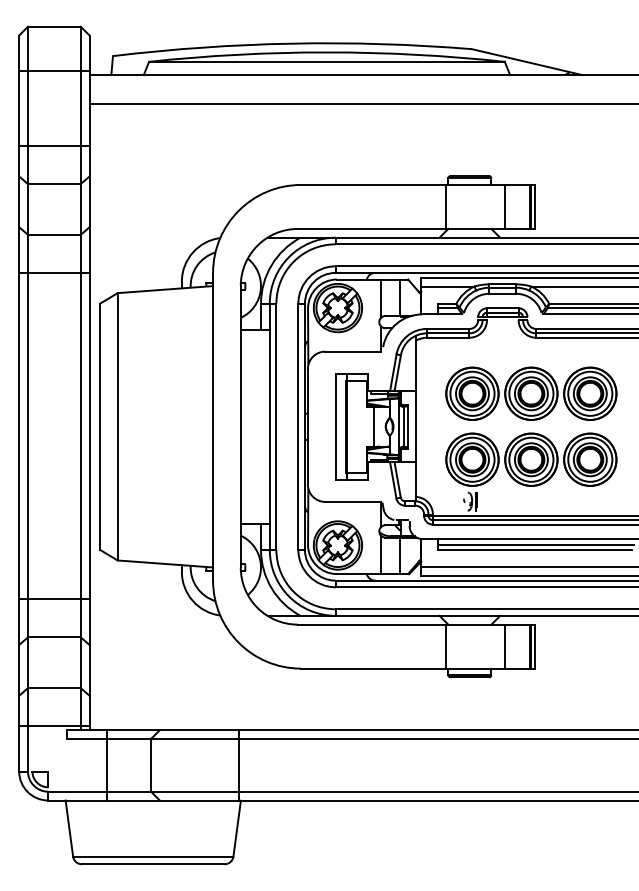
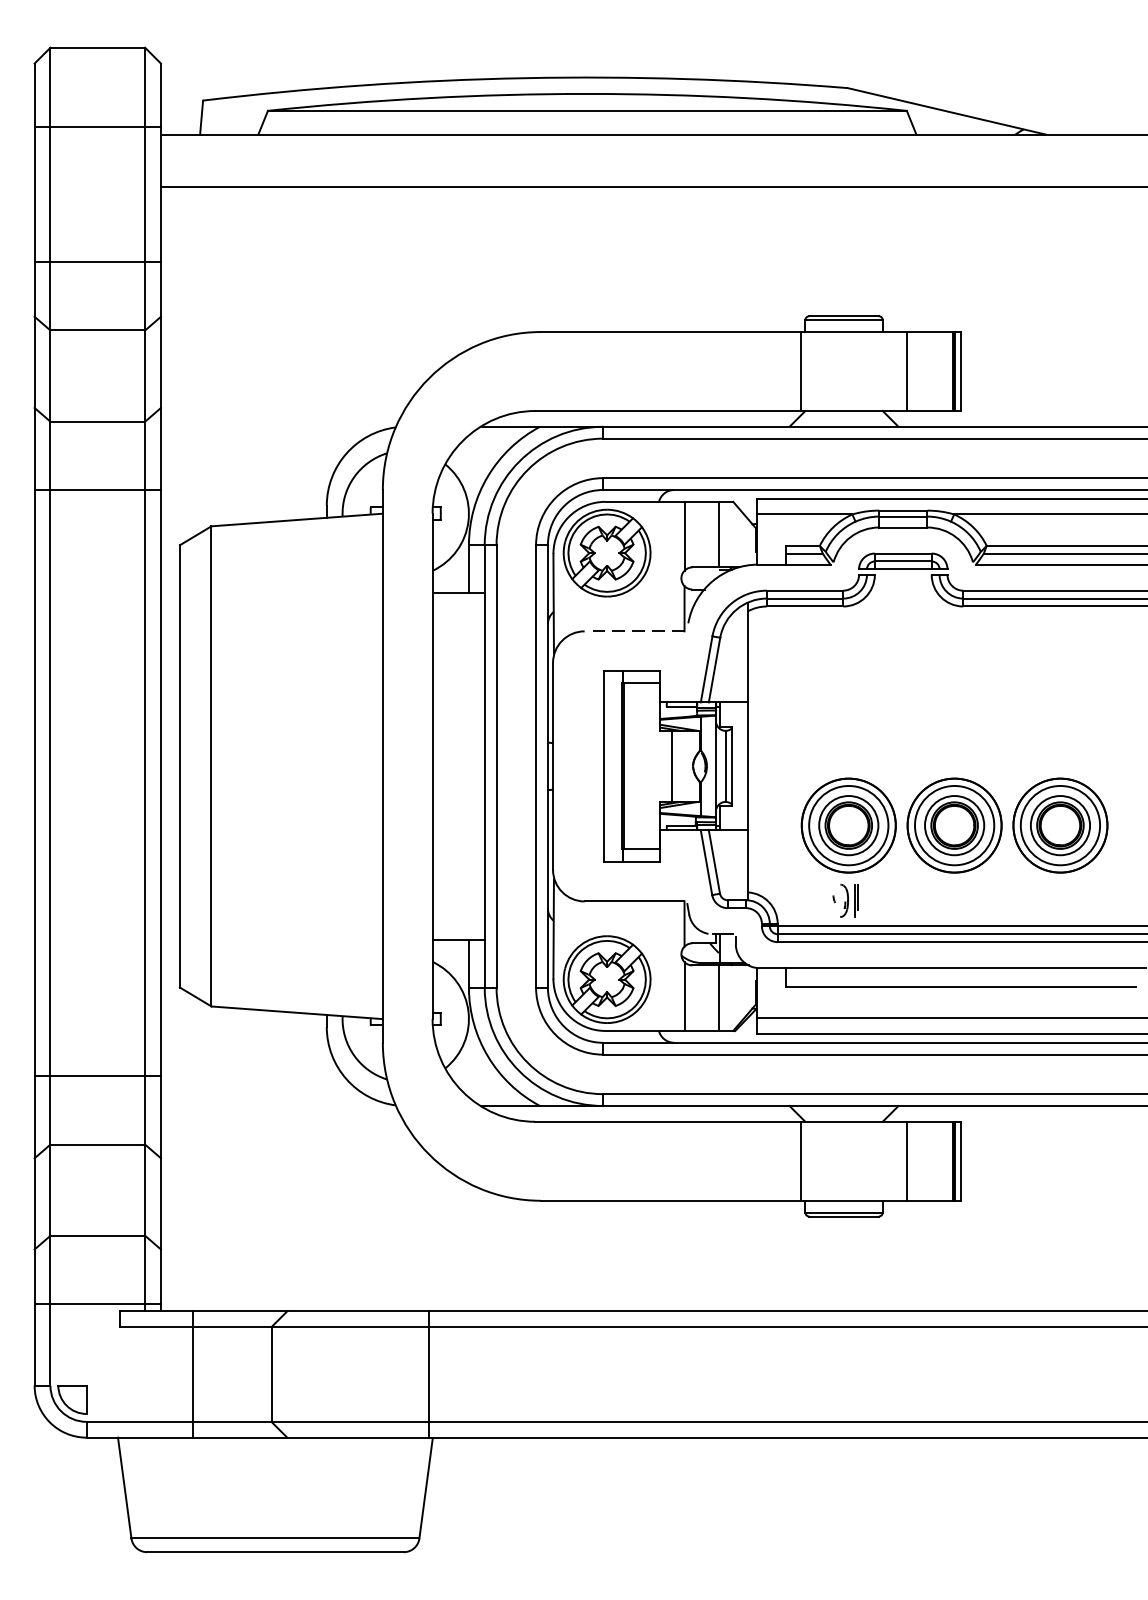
line: (353, 351) -> (635, 631), solid -> dashed
part: (531, 393) -> (954, 706), removed
line: (535, 545) -> (961, 979), removed

